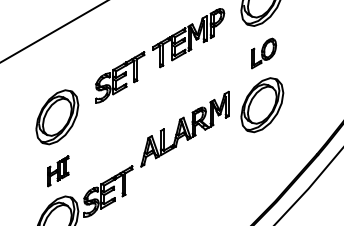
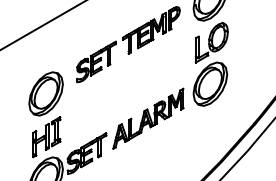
part: (263, 53) -> (211, 42), size x1.67
part: (184, 128) -> (148, 118), moved
part: (58, 171) -> (47, 137), size x1.67

